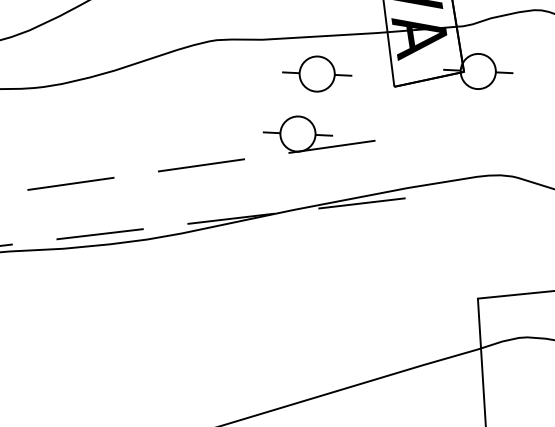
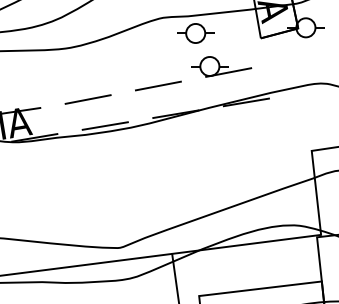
part: (316, 74) -> (195, 33), moved

